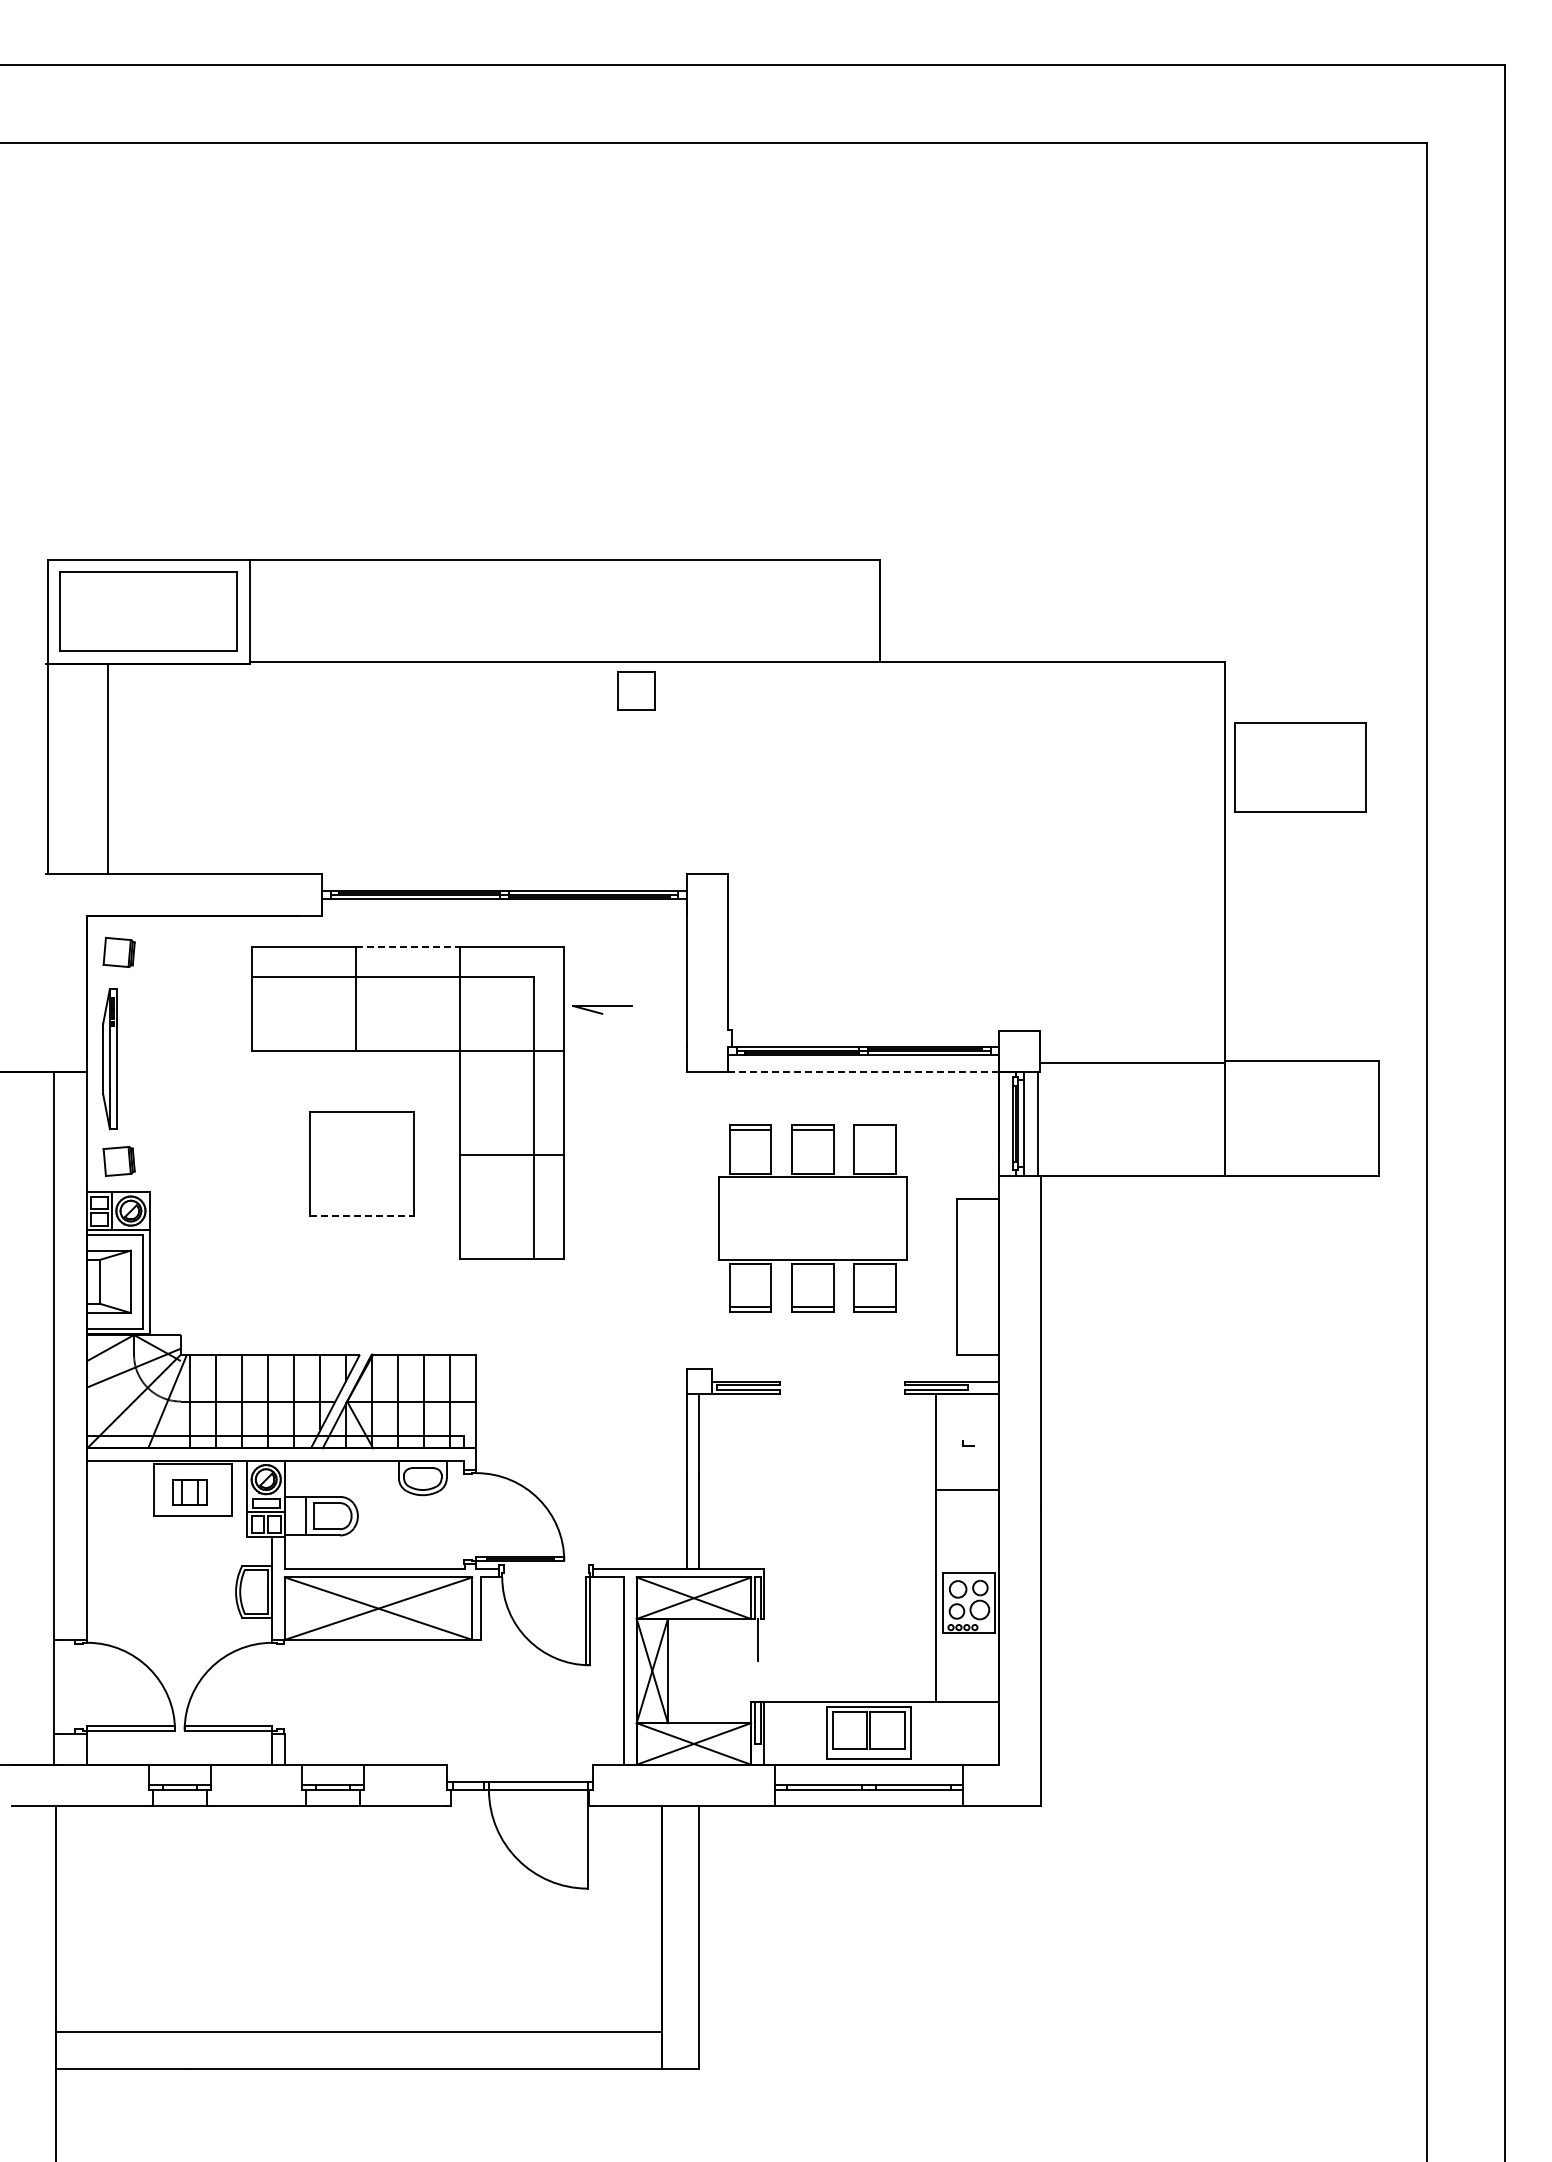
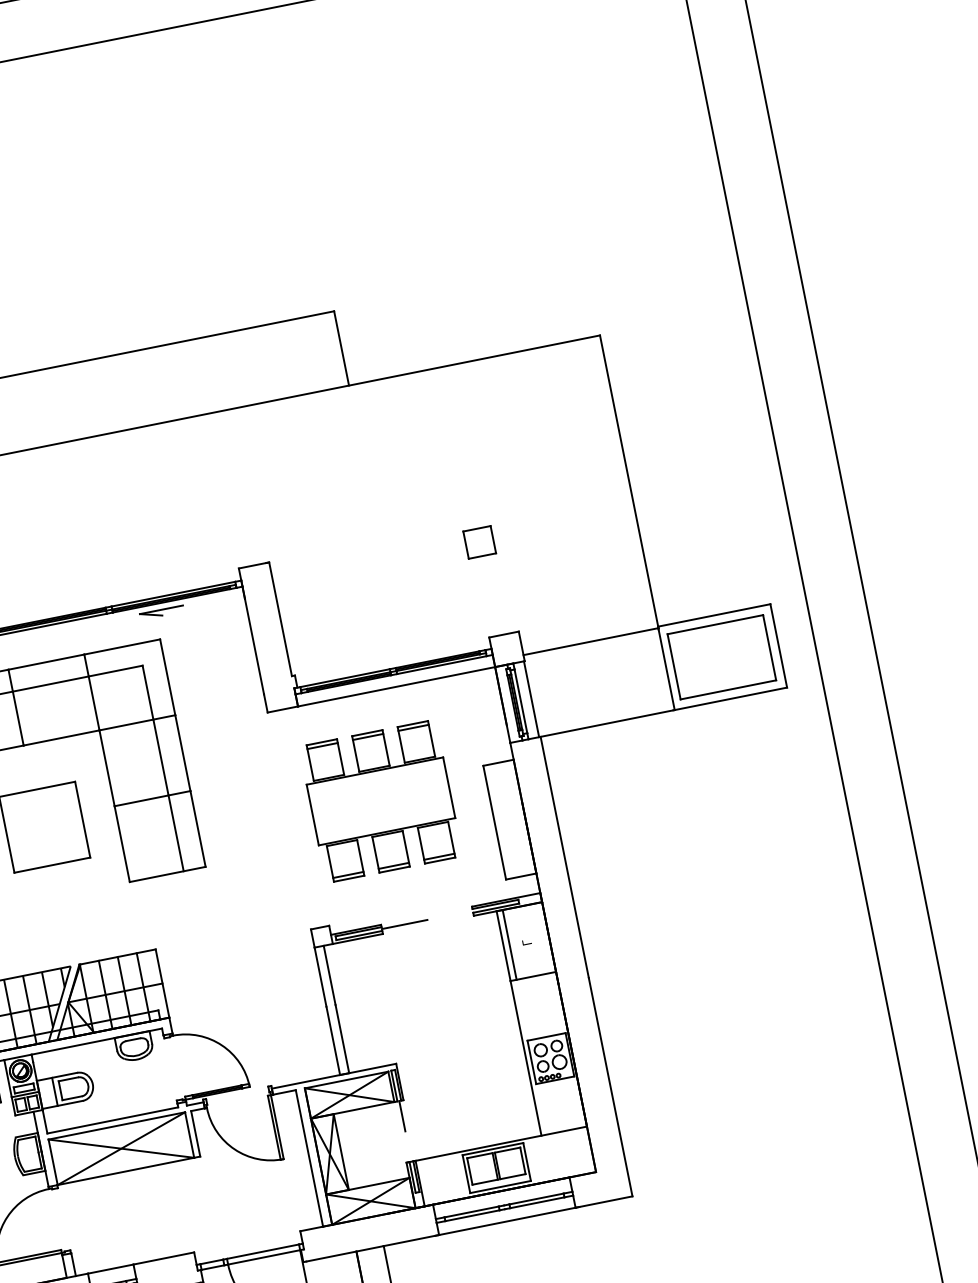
part: (636, 690) -> (479, 542), moved
part: (1300, 767) -> (721, 657), moved
line: (408, 946) -> (46, 661), dashed -> solid
part: (602, 1009) -> (161, 612), moved
line: (863, 1071) -> (396, 686), dashed -> solid
line: (875, 1130) -> (413, 727), added
line: (362, 1216) -> (52, 865), dashed -> solid
line: (811, 1387) -> (404, 924), added
line: (944, 1442) -> (509, 945), added

